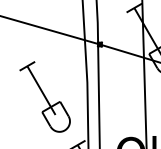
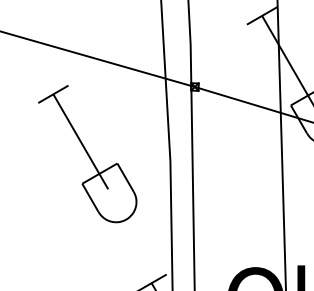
part: (44, 96) -> (86, 153), moved

